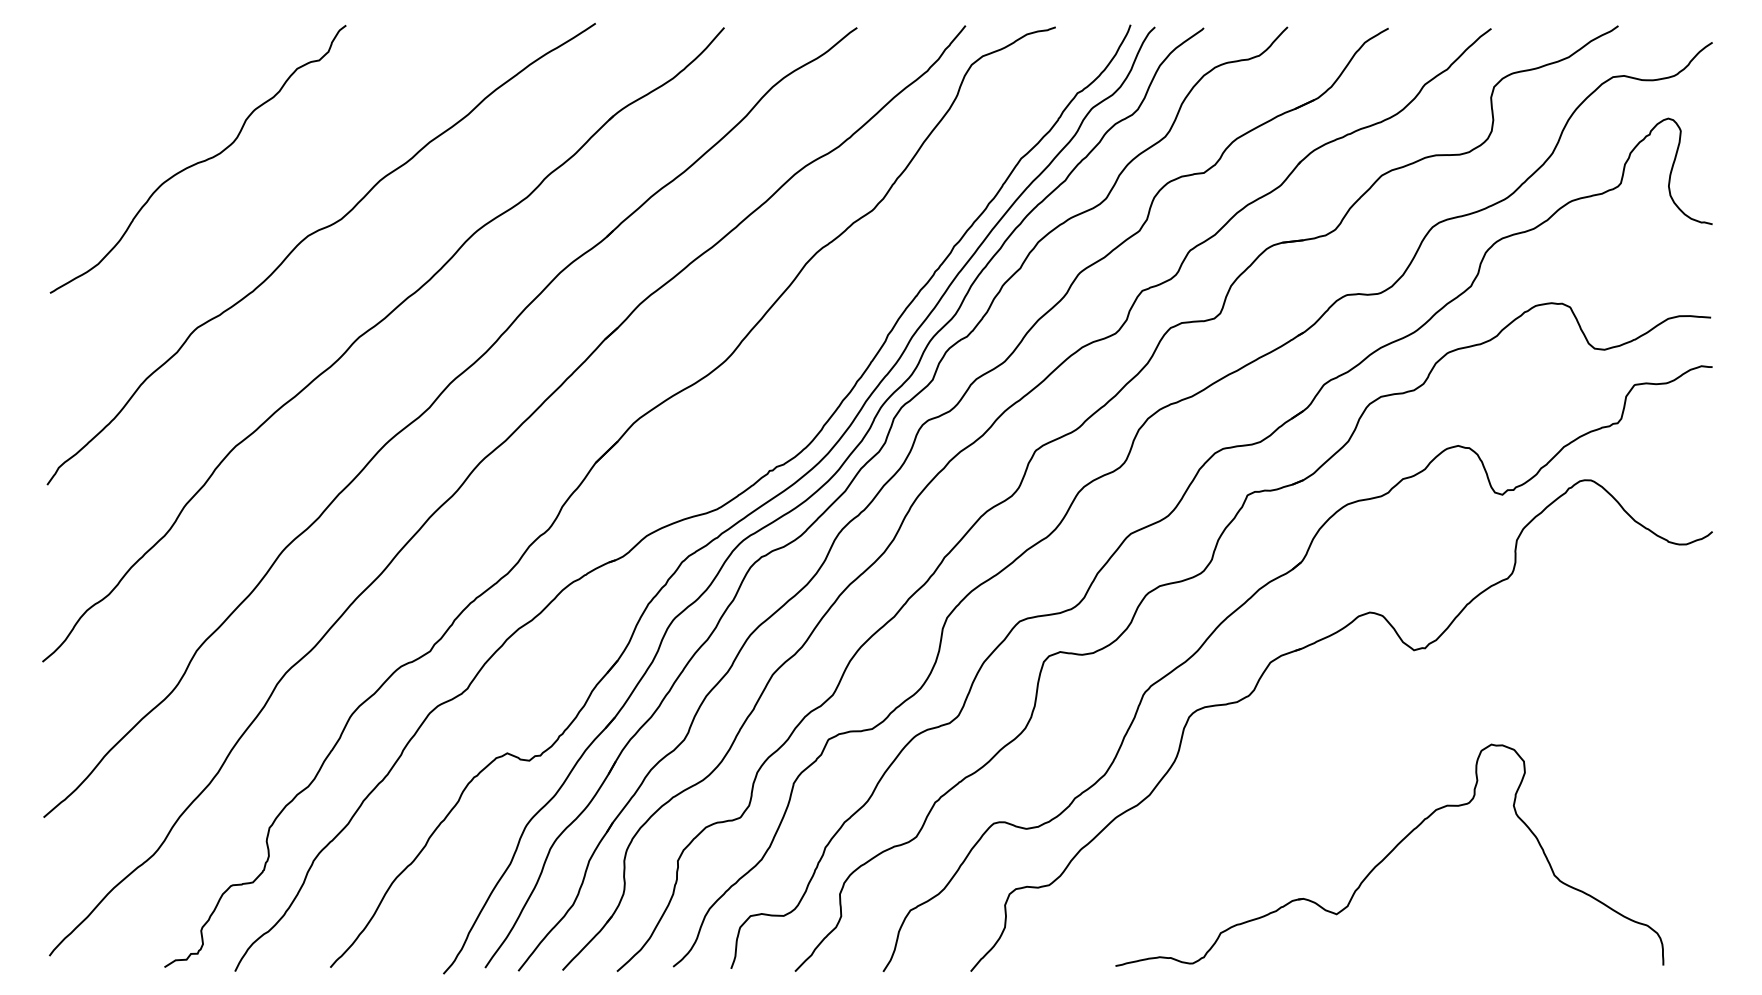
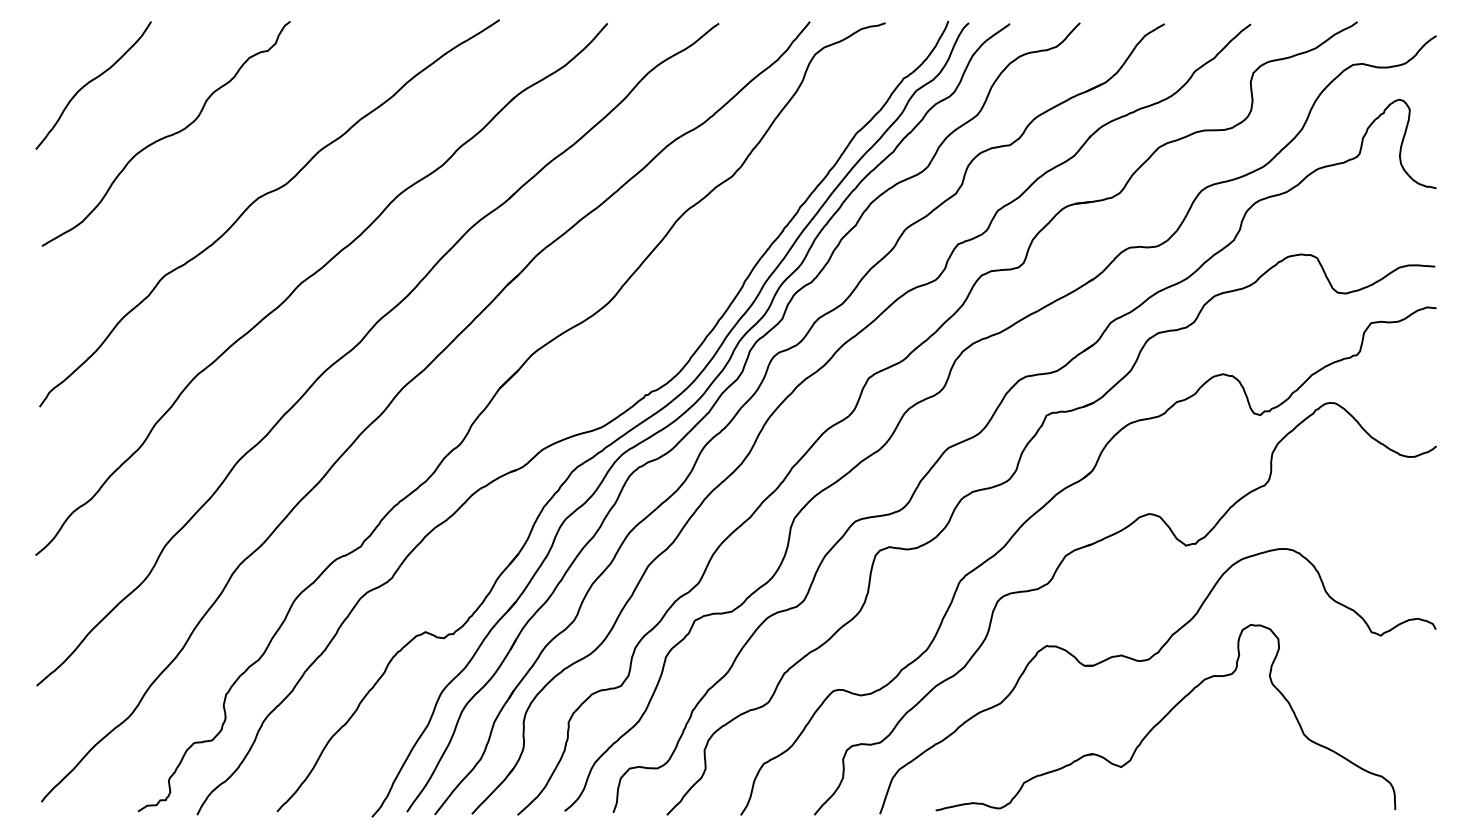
curve: (110, 96) -> (92, 81), added
part: (1370, 787) -> (1149, 660), added

